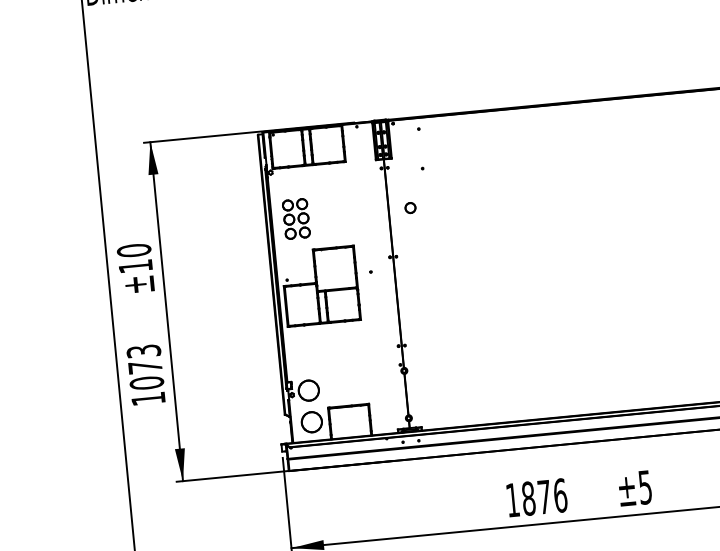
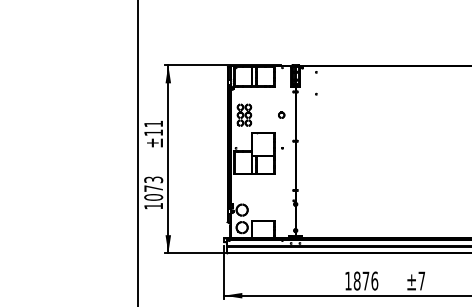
part: (410, 206) -> (281, 114), moved
text: (133, 249) -> (153, 123), ±10 -> ±11
text: (644, 486) -> (421, 280), ±5 -> ±7

